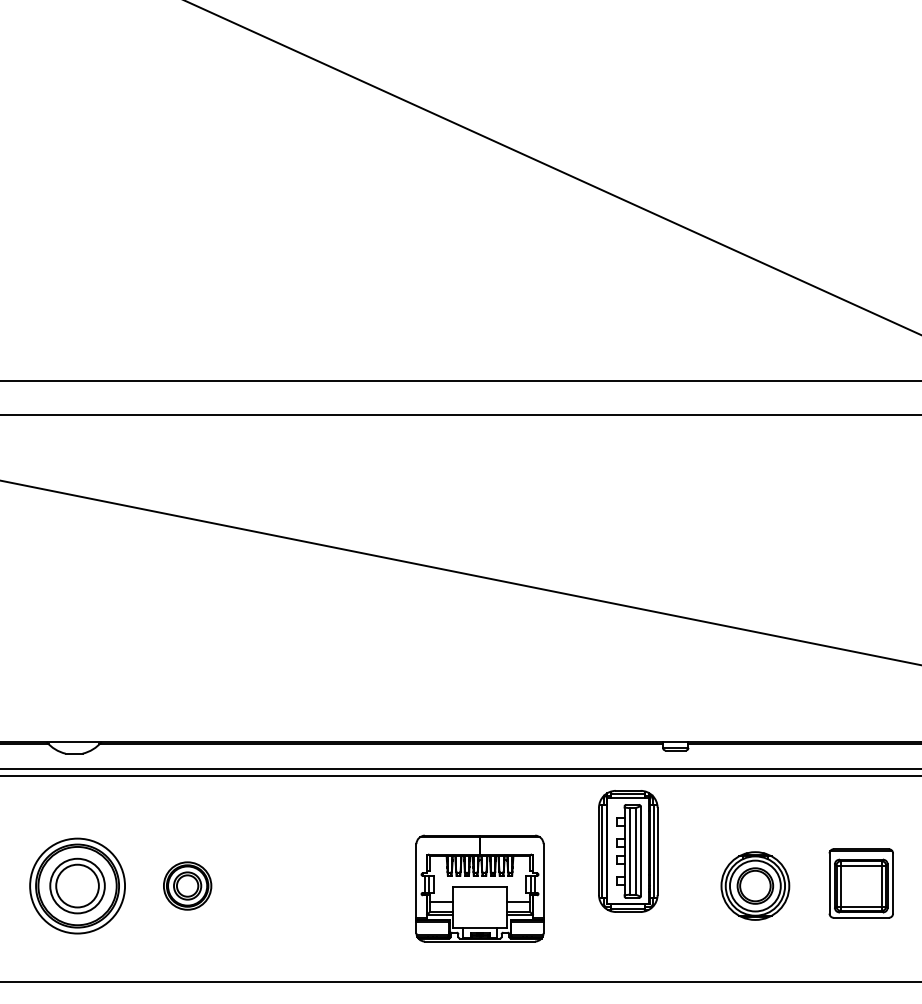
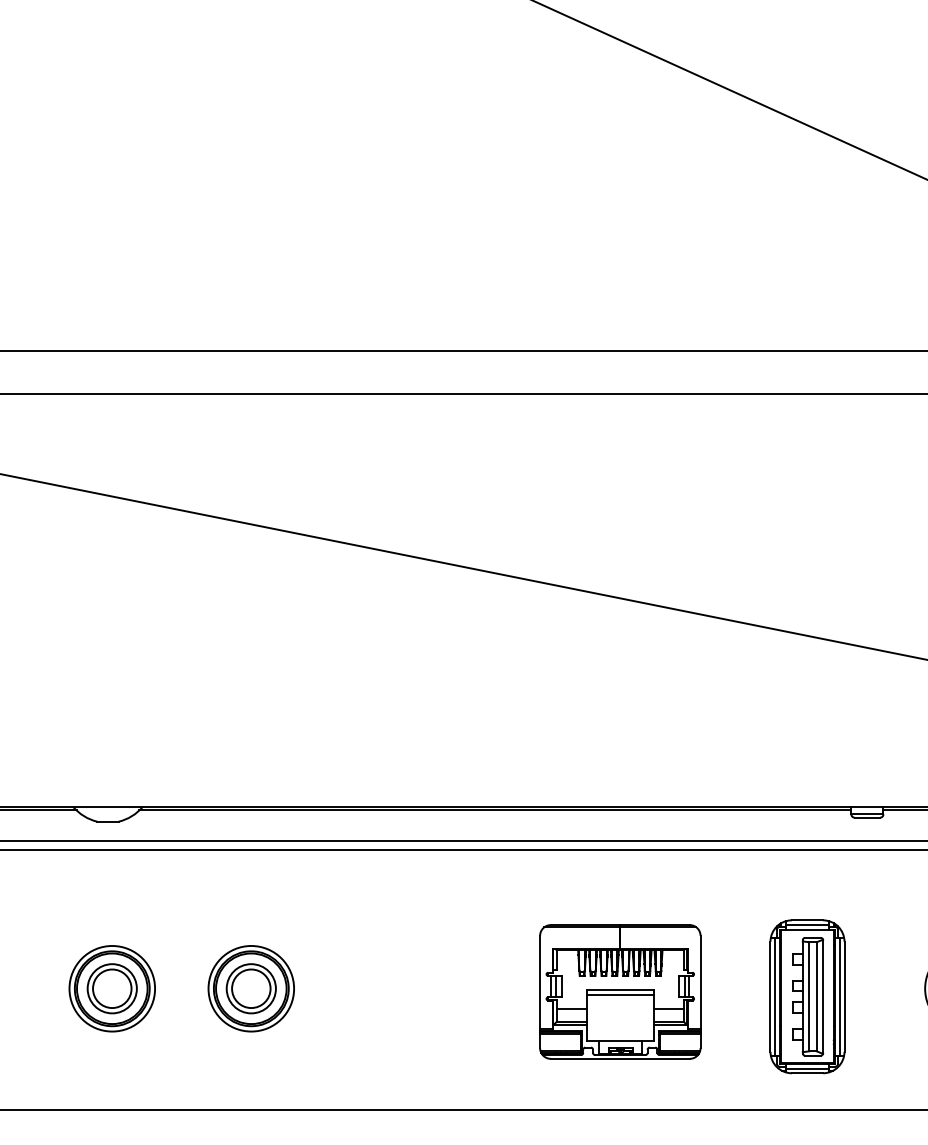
part: (628, 851) -> (807, 996), moved
part: (77, 885) -> (112, 988), size x0.71
part: (187, 885) -> (251, 988), size x1.43
line: (479, 890) -> (619, 994), added

